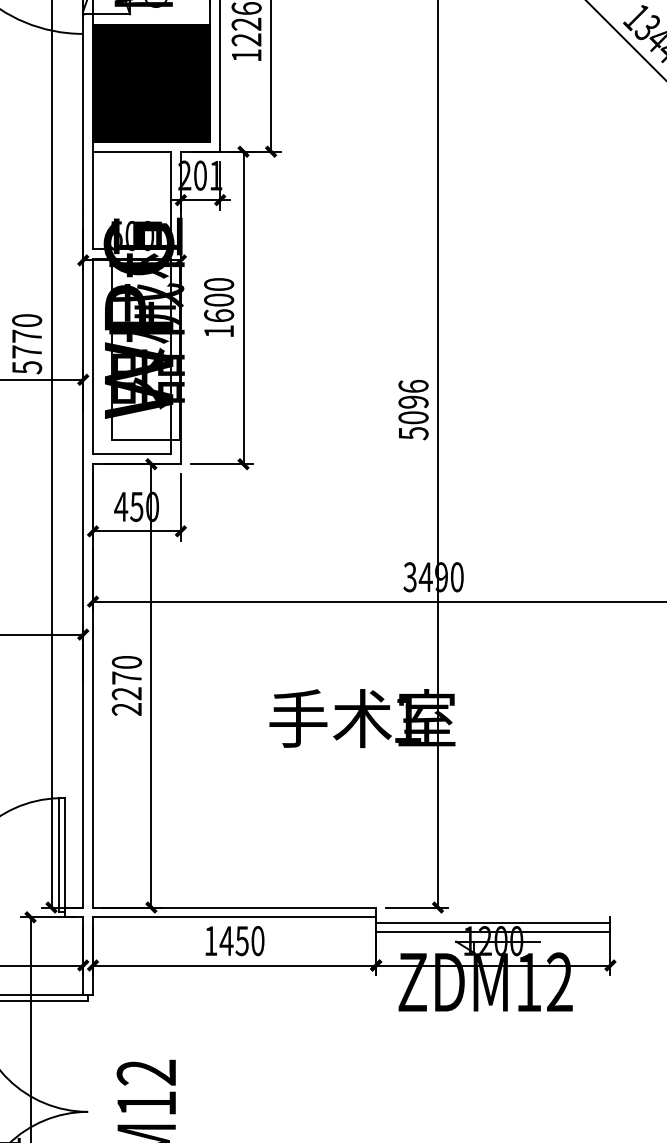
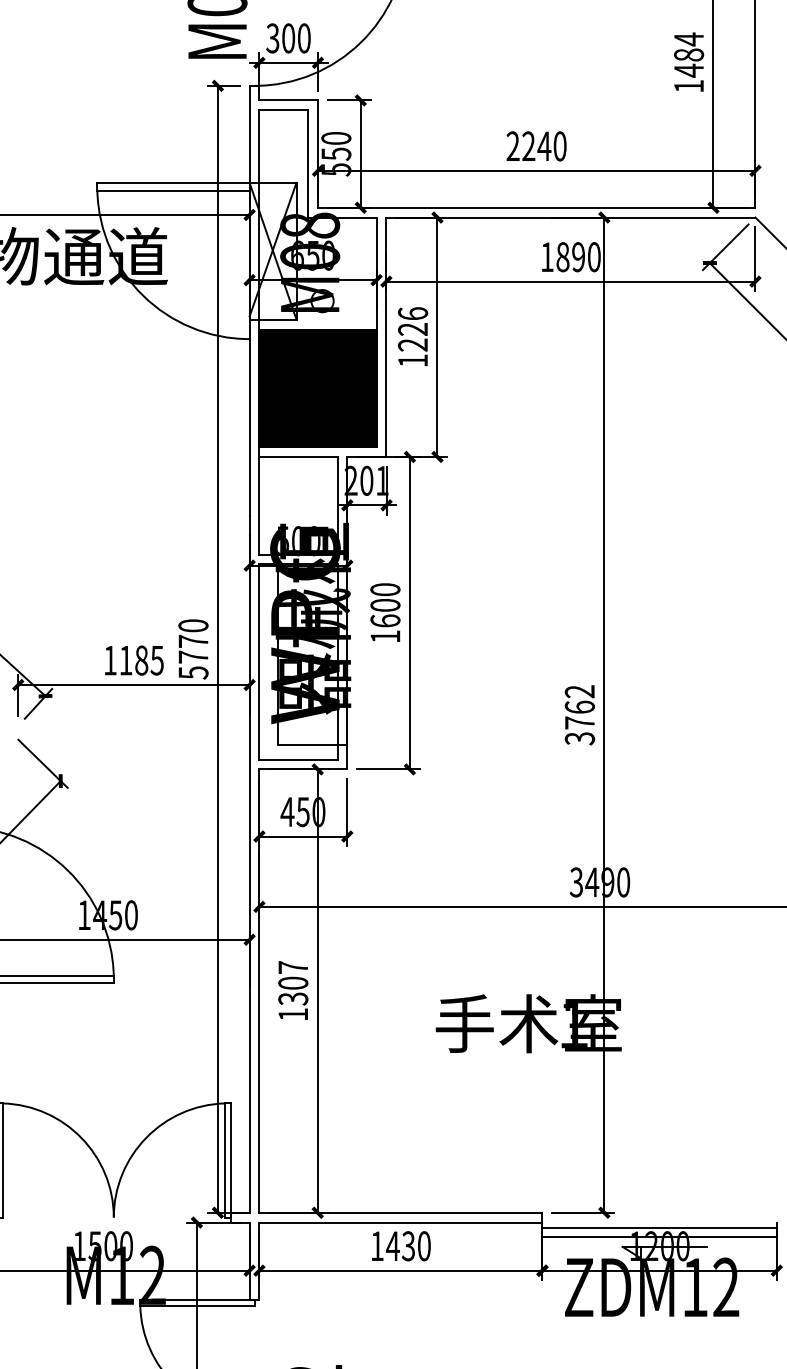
text: (413, 410) -> (579, 715), 5096 -> 3762
text: (127, 686) -> (293, 991), 2270 -> 1307
text: (242, 940) -> (408, 1245), 1450 -> 1430

